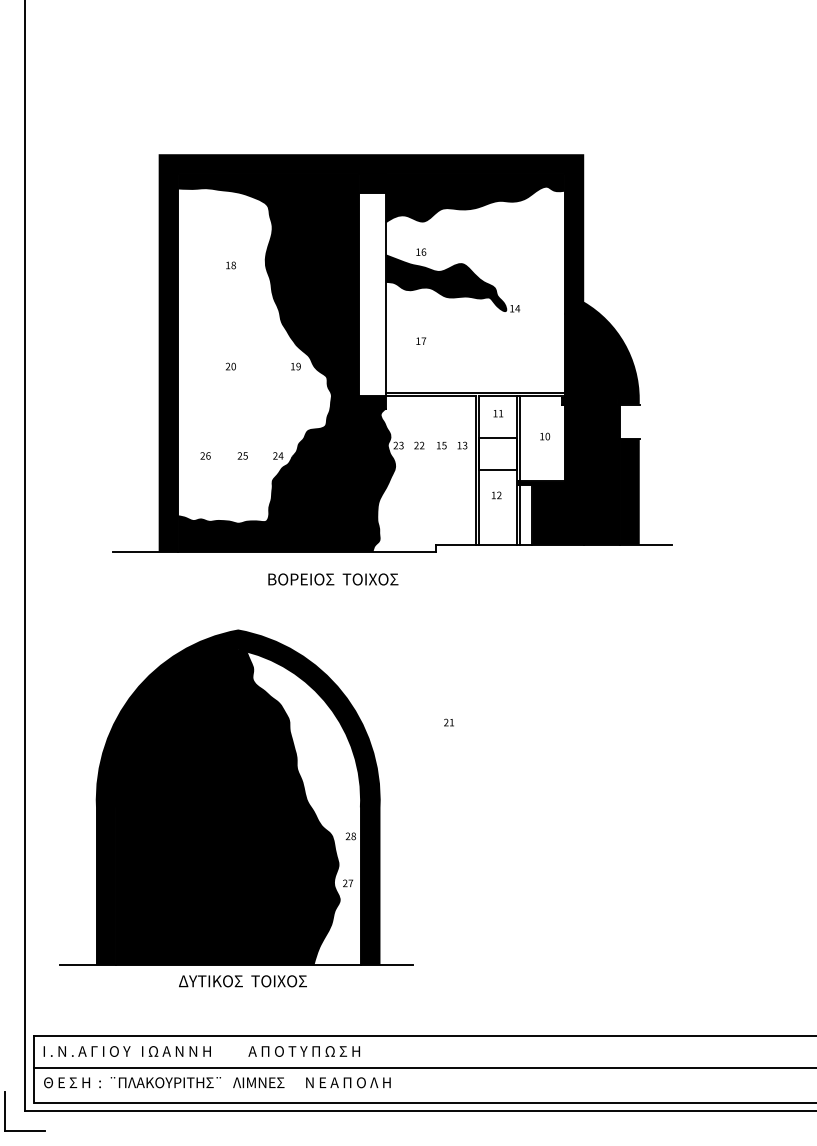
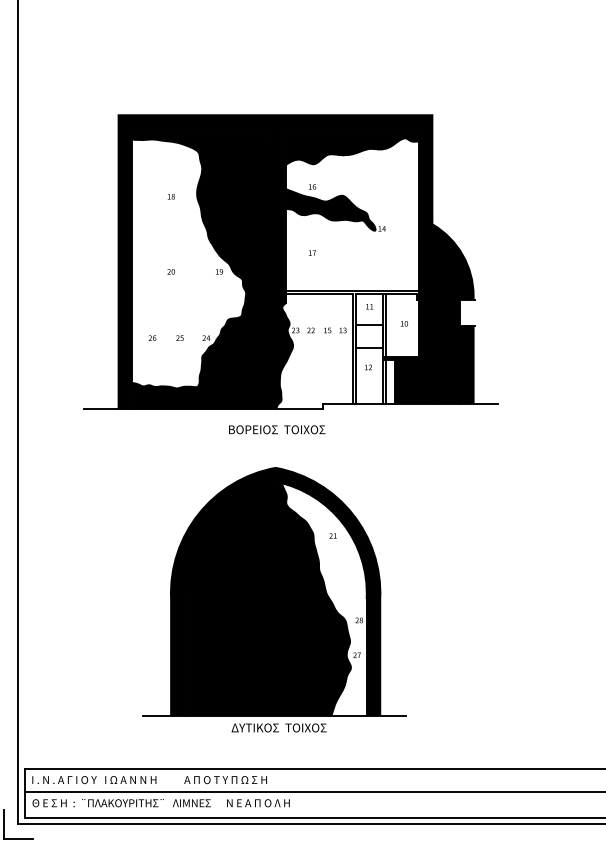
fill: (372, 294) -> (276, 218), added
text: (333, 579) -> (277, 429), moved
part: (236, 808) -> (274, 599), moved

